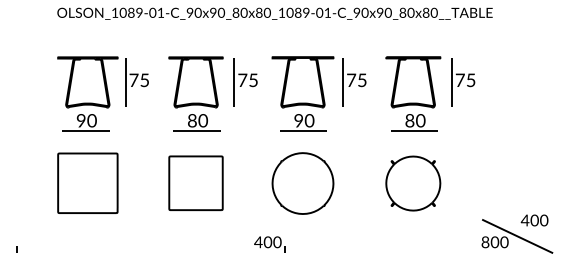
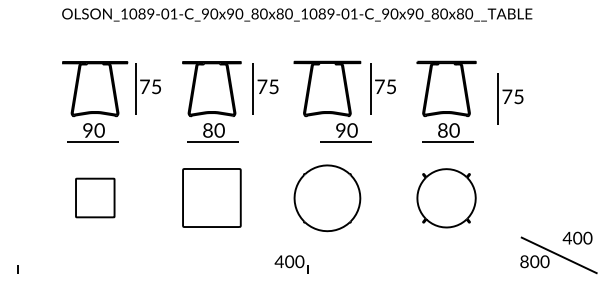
part: (463, 81) -> (510, 98), moved
part: (303, 122) -> (345, 132), moved
part: (88, 182) -> (95, 197), size x0.6

